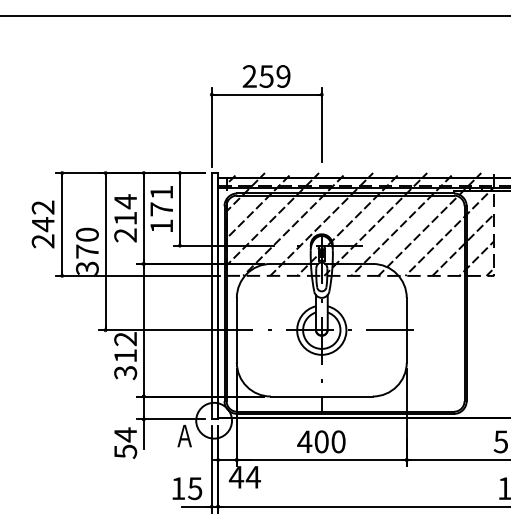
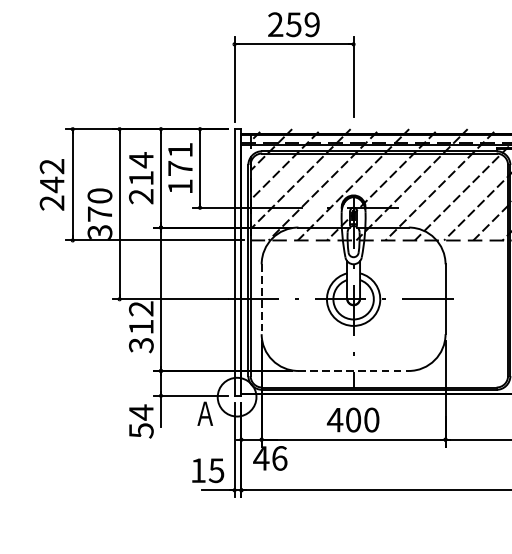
line: (236, 330) -> (261, 299), solid -> dashed
line: (321, 396) -> (353, 370), solid -> dashed
text: (252, 476) -> (278, 457), 44 -> 46

